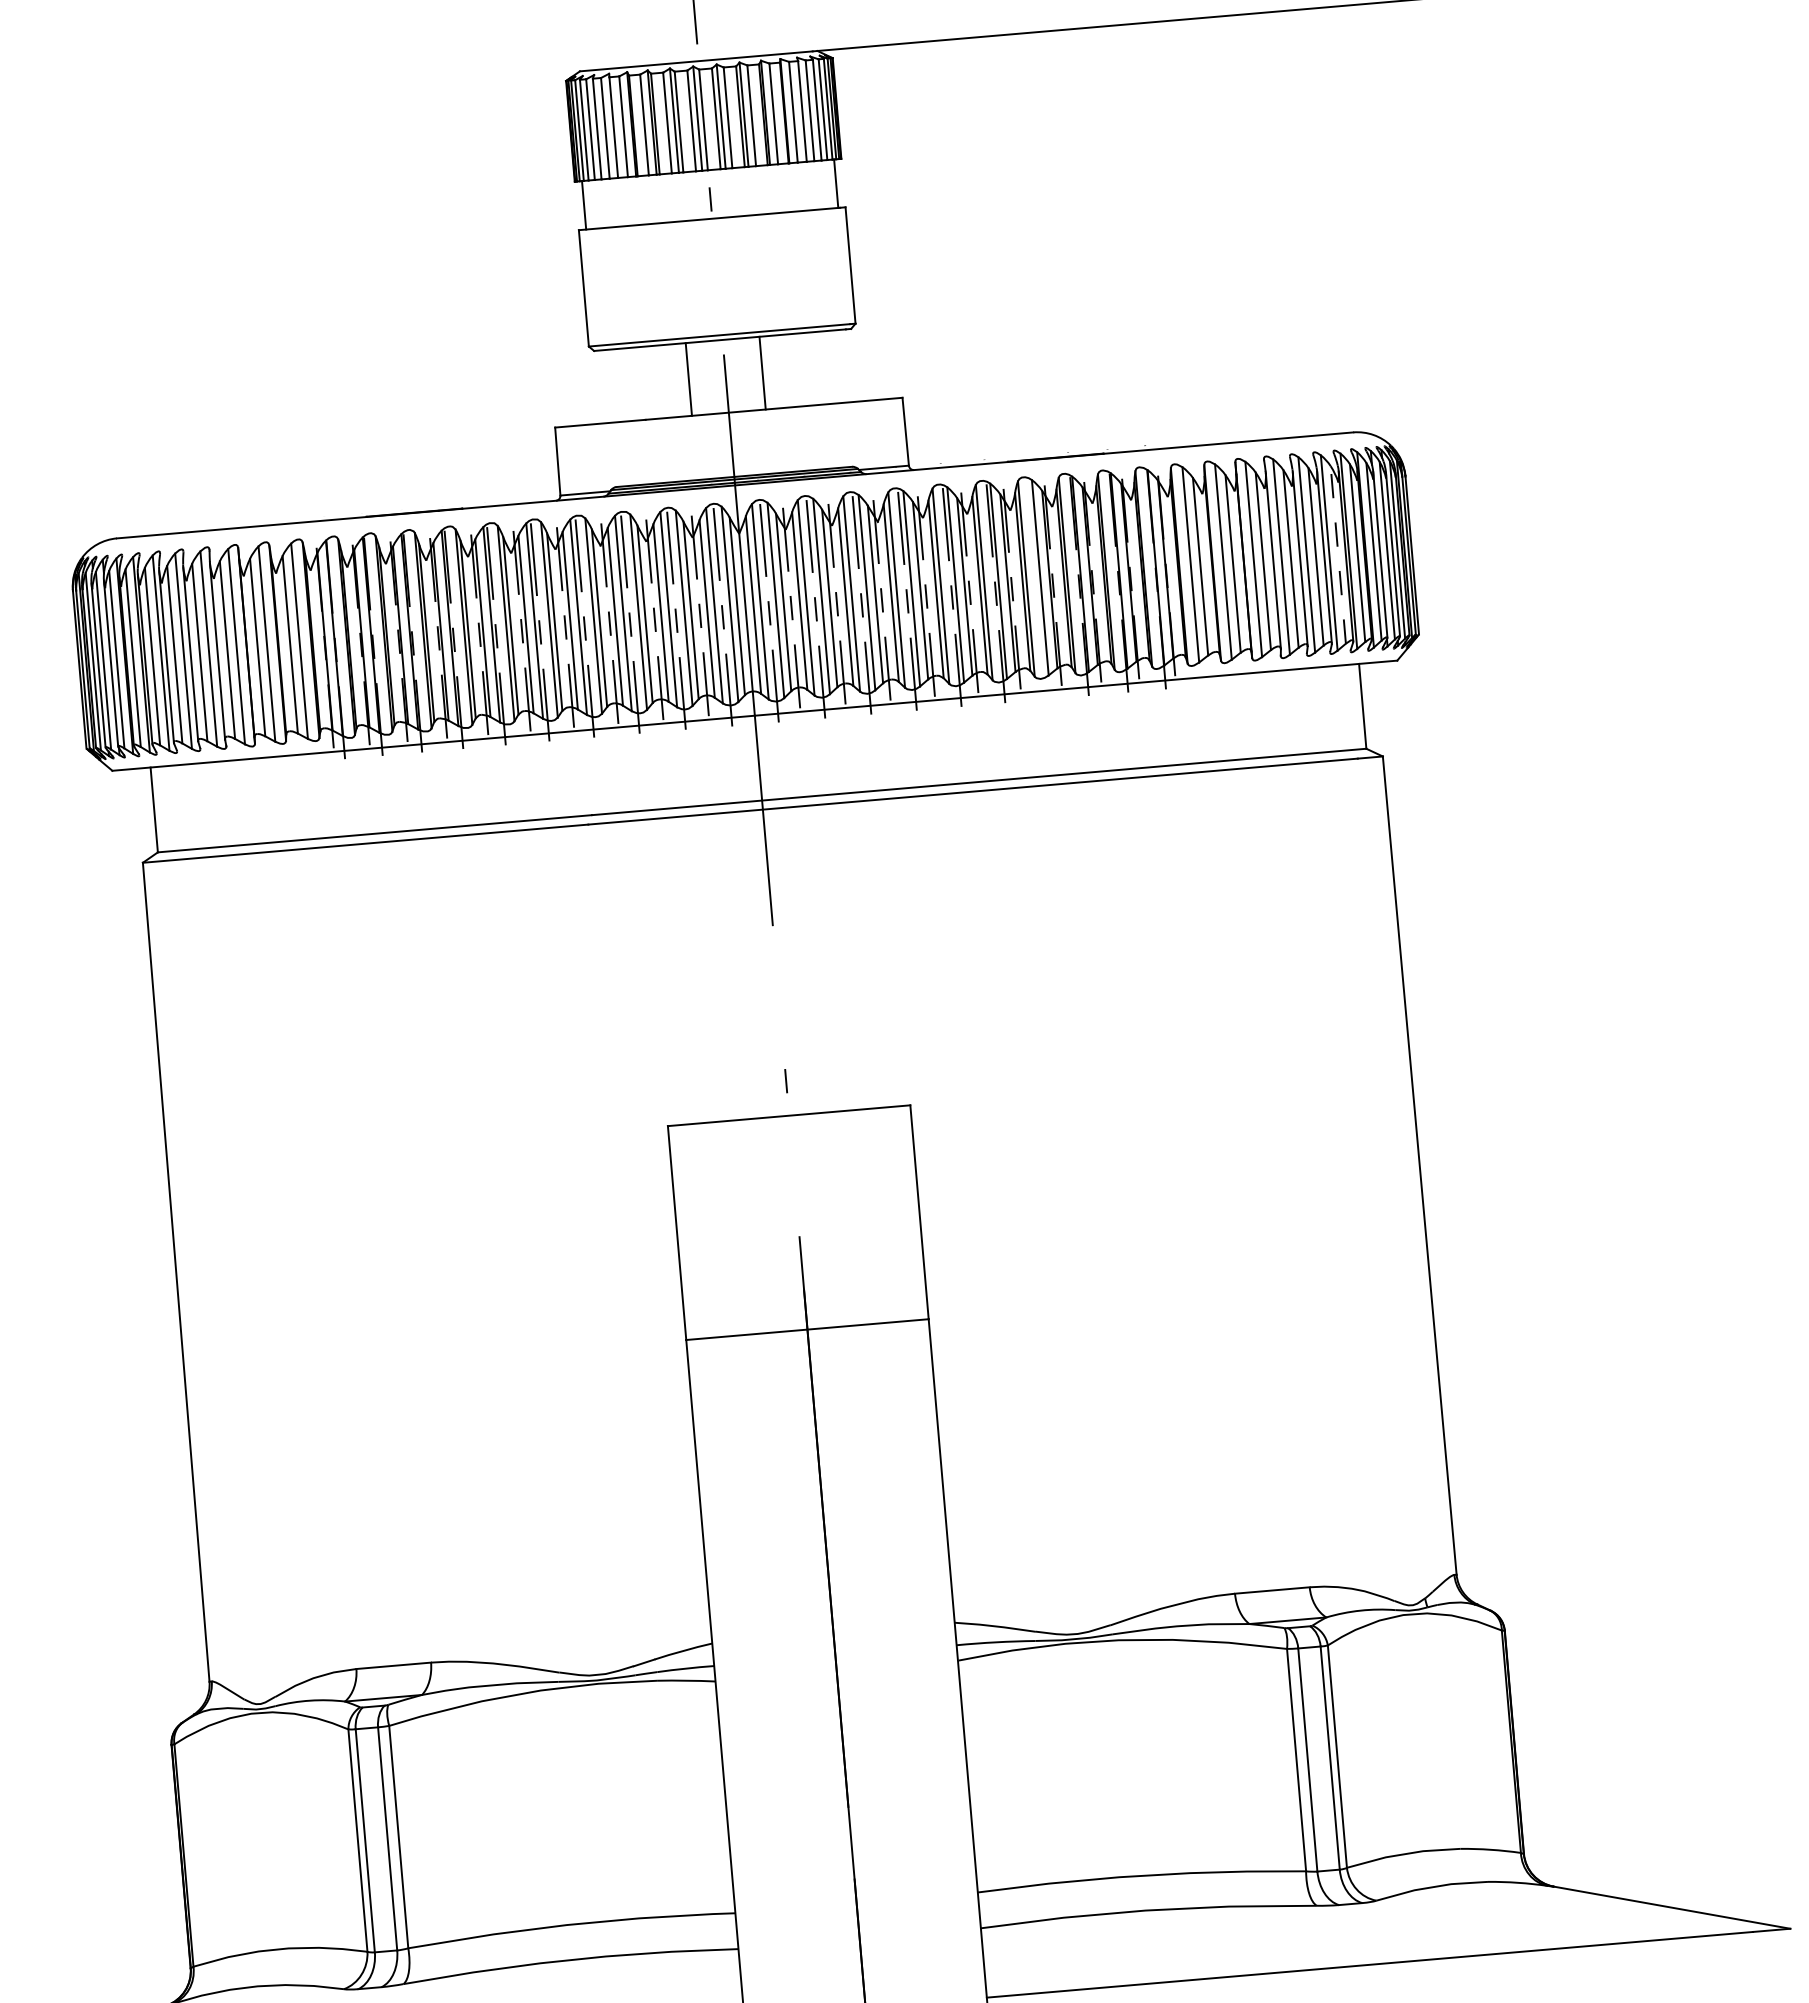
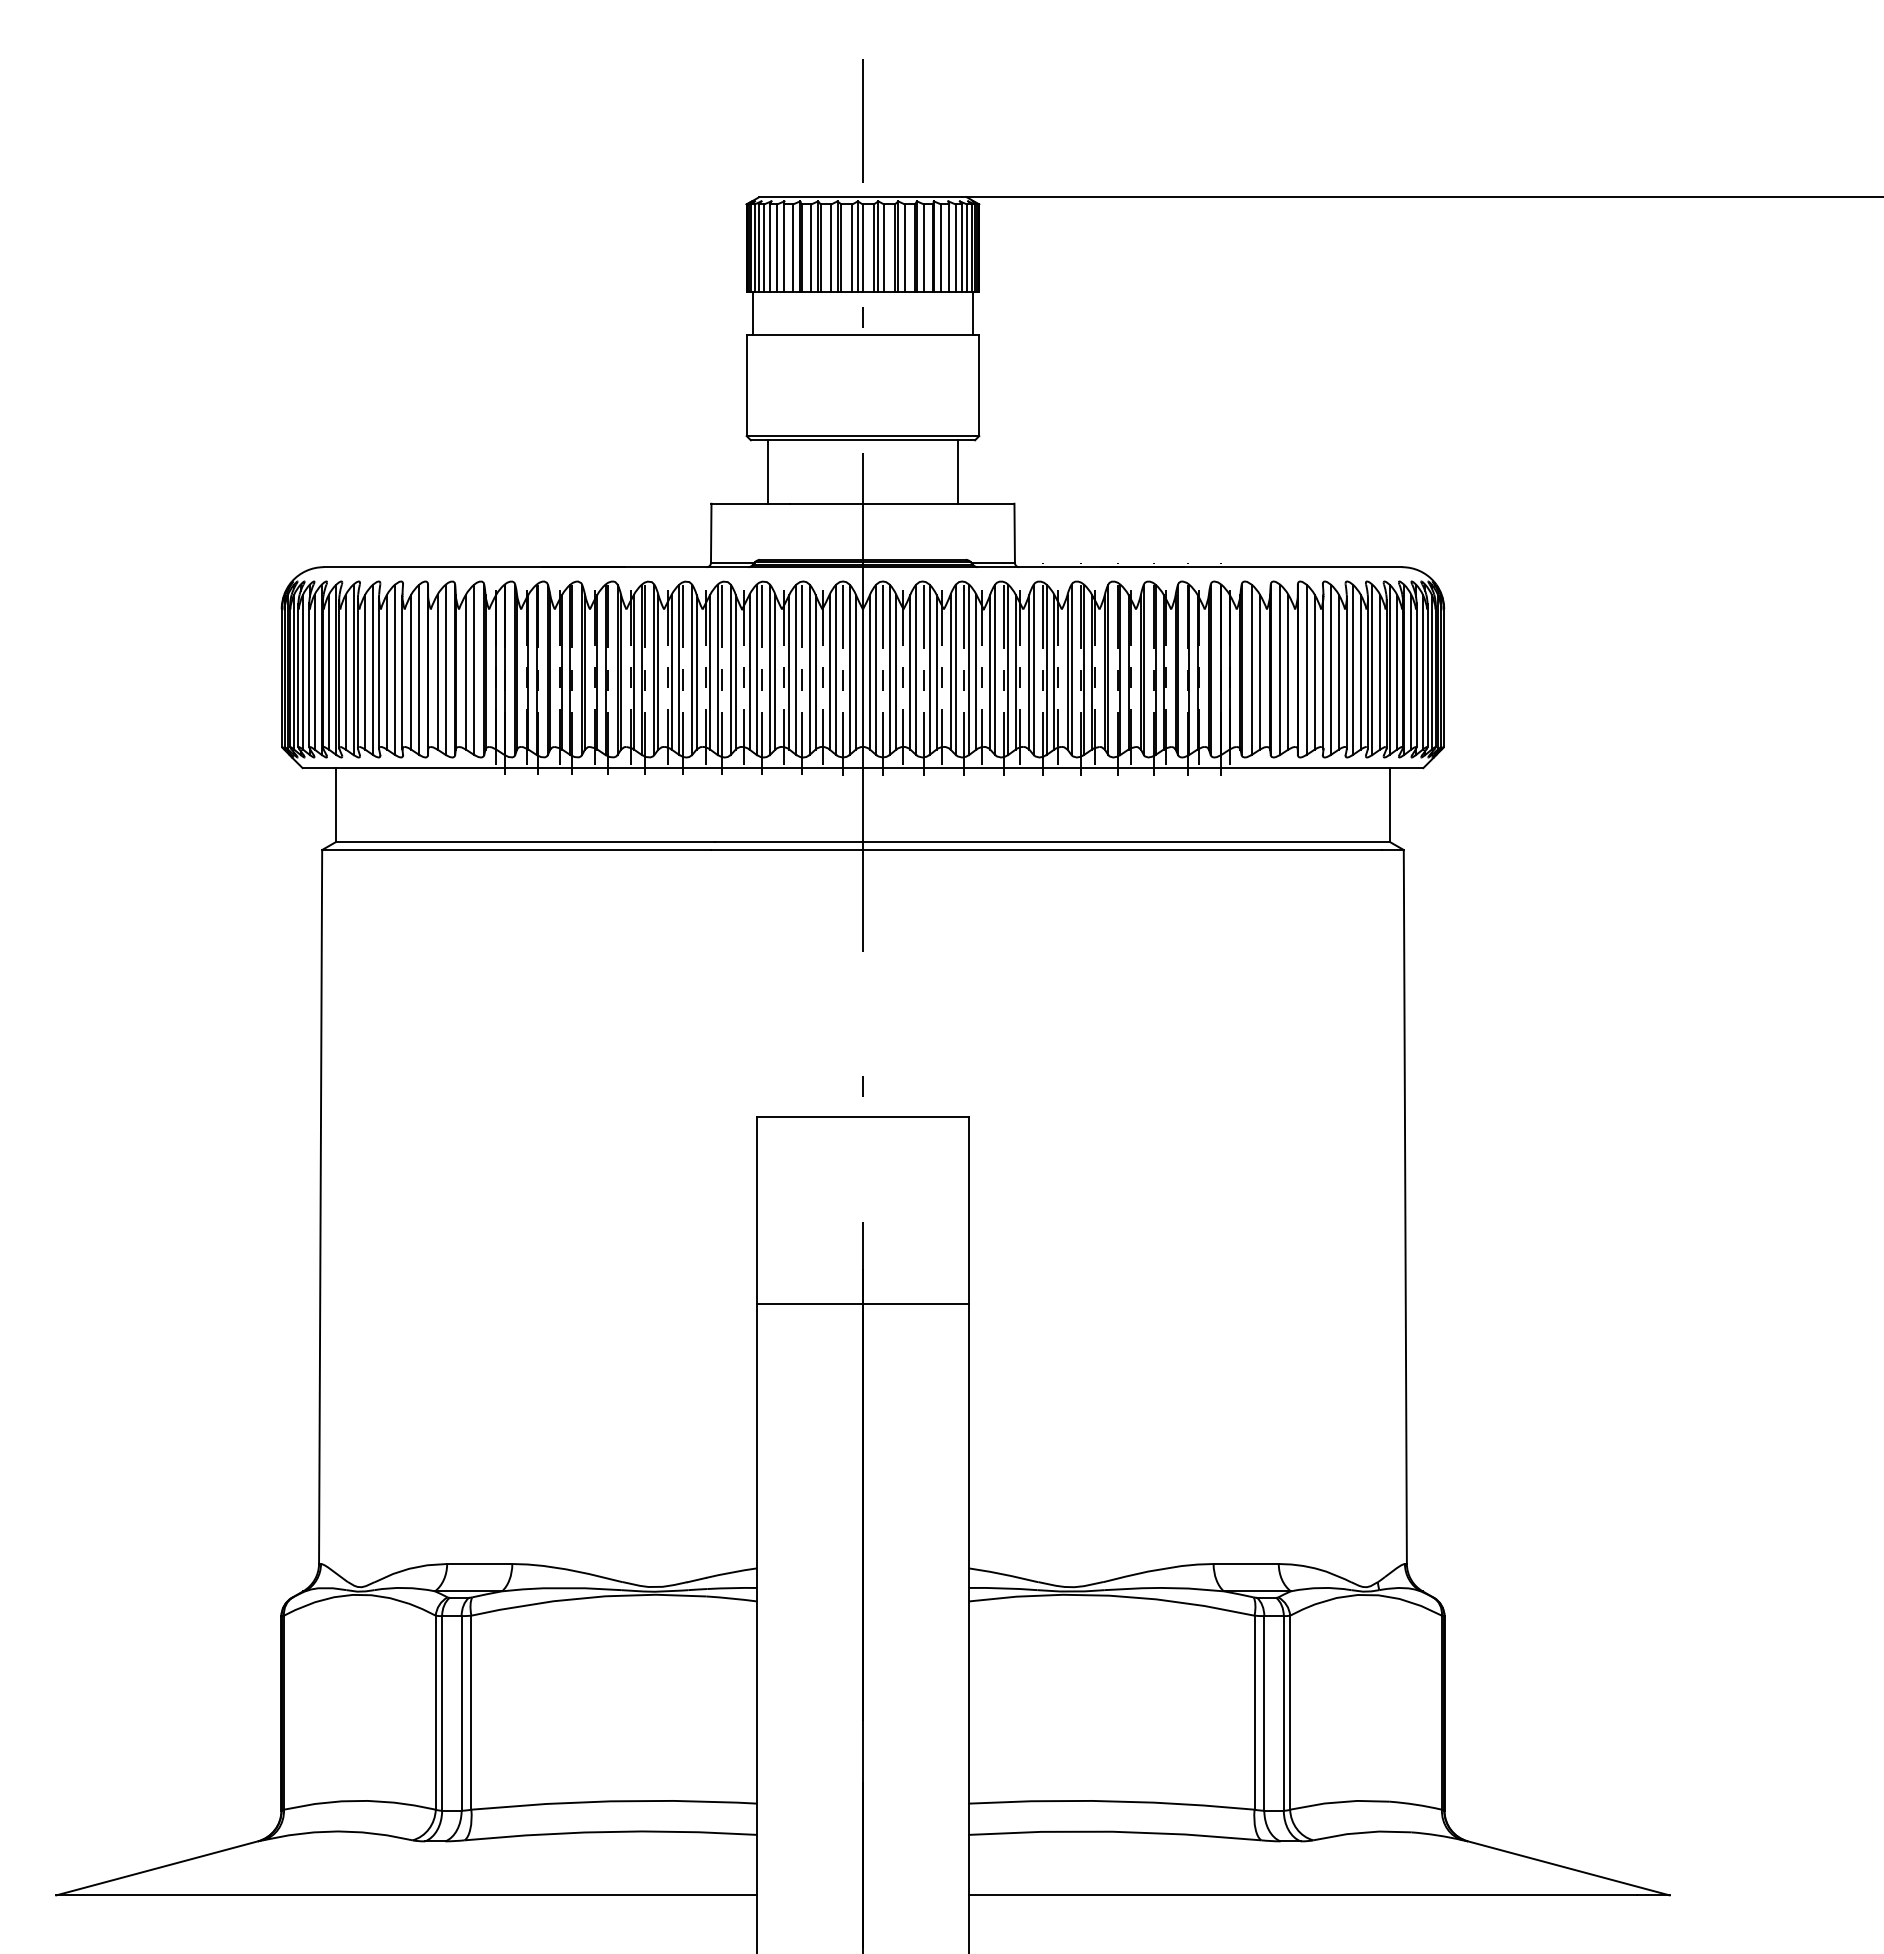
line: (762, 372) -> (958, 471), moved
line: (688, 378) -> (767, 471), moved
line: (1338, 554) -> (1380, 671), dashed -> solid
line: (1036, 577) -> (1117, 669), added

